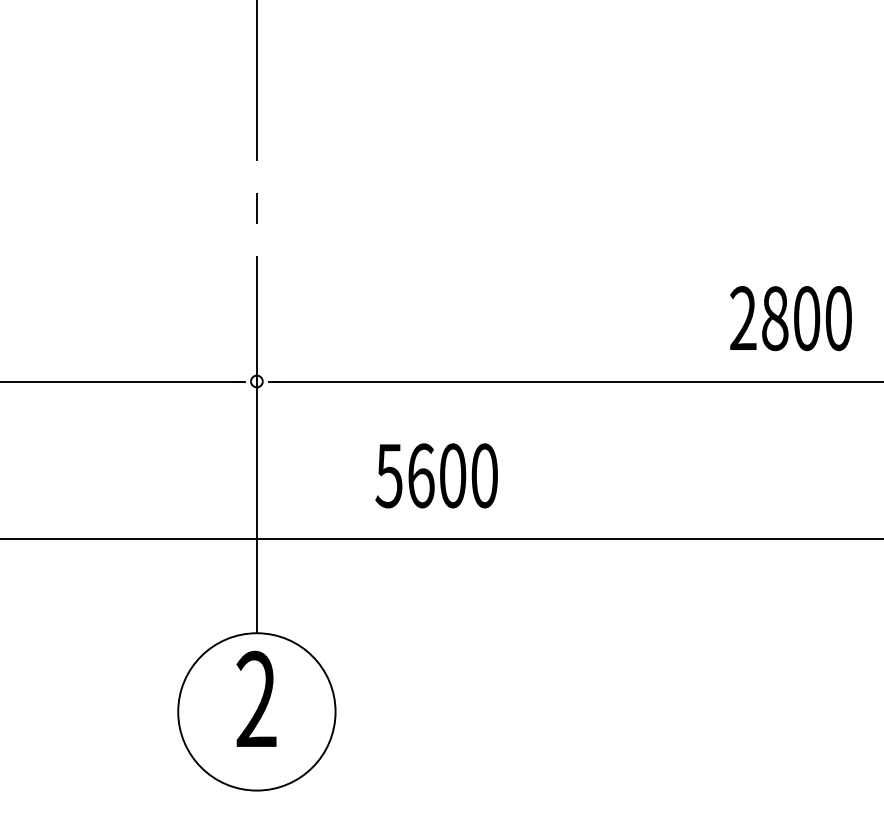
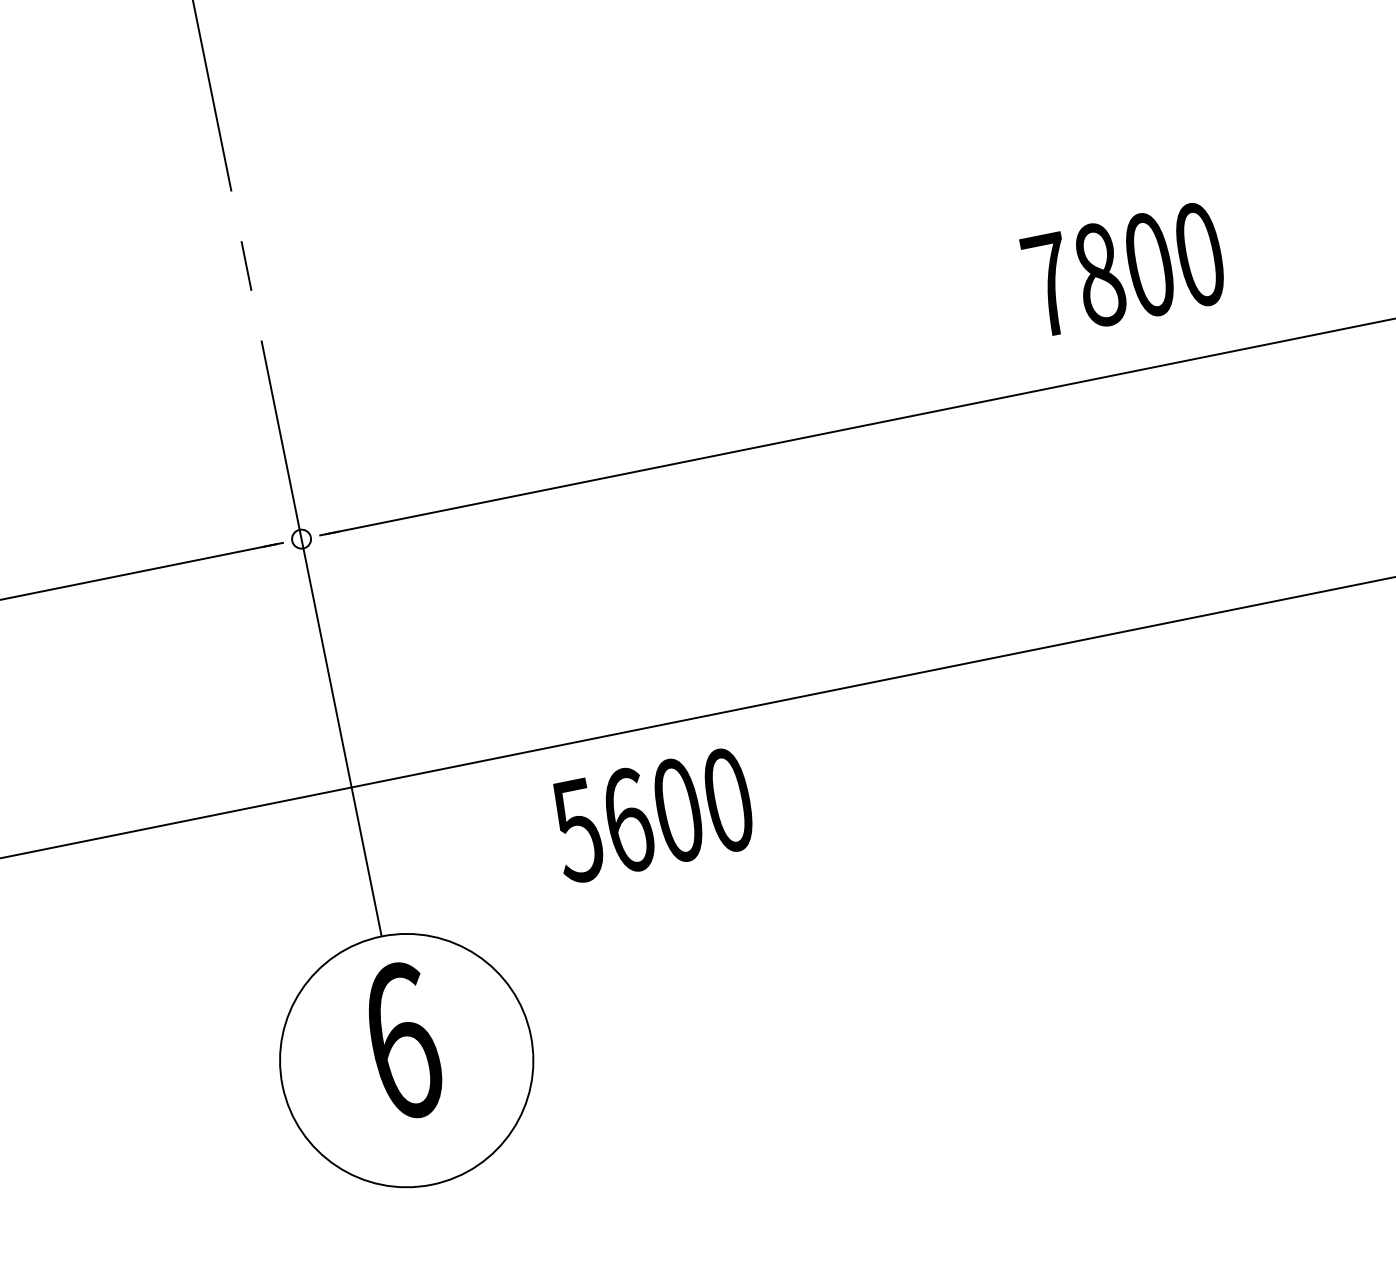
text: (743, 317) -> (1049, 283), 2800 -> 7800
text: (436, 475) -> (652, 814), moved
text: (256, 699) -> (402, 1041), 2 -> 6

